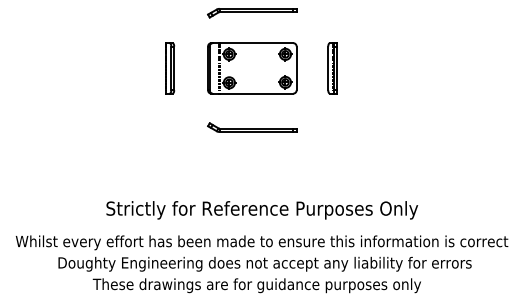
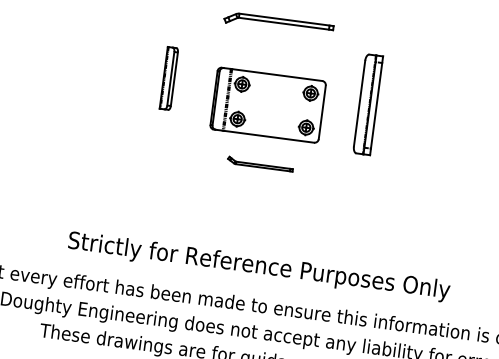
part: (252, 68) -> (268, 105), moved
part: (332, 68) -> (367, 104), size x1.6
part: (252, 127) -> (260, 164), size x0.6

